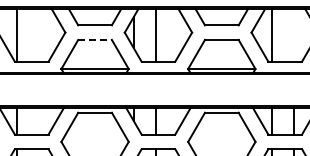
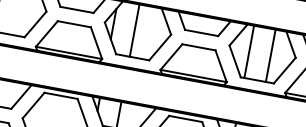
line: (293, 34) -> (270, 55), added
line: (95, 39) -> (74, 23), dashed -> solid

